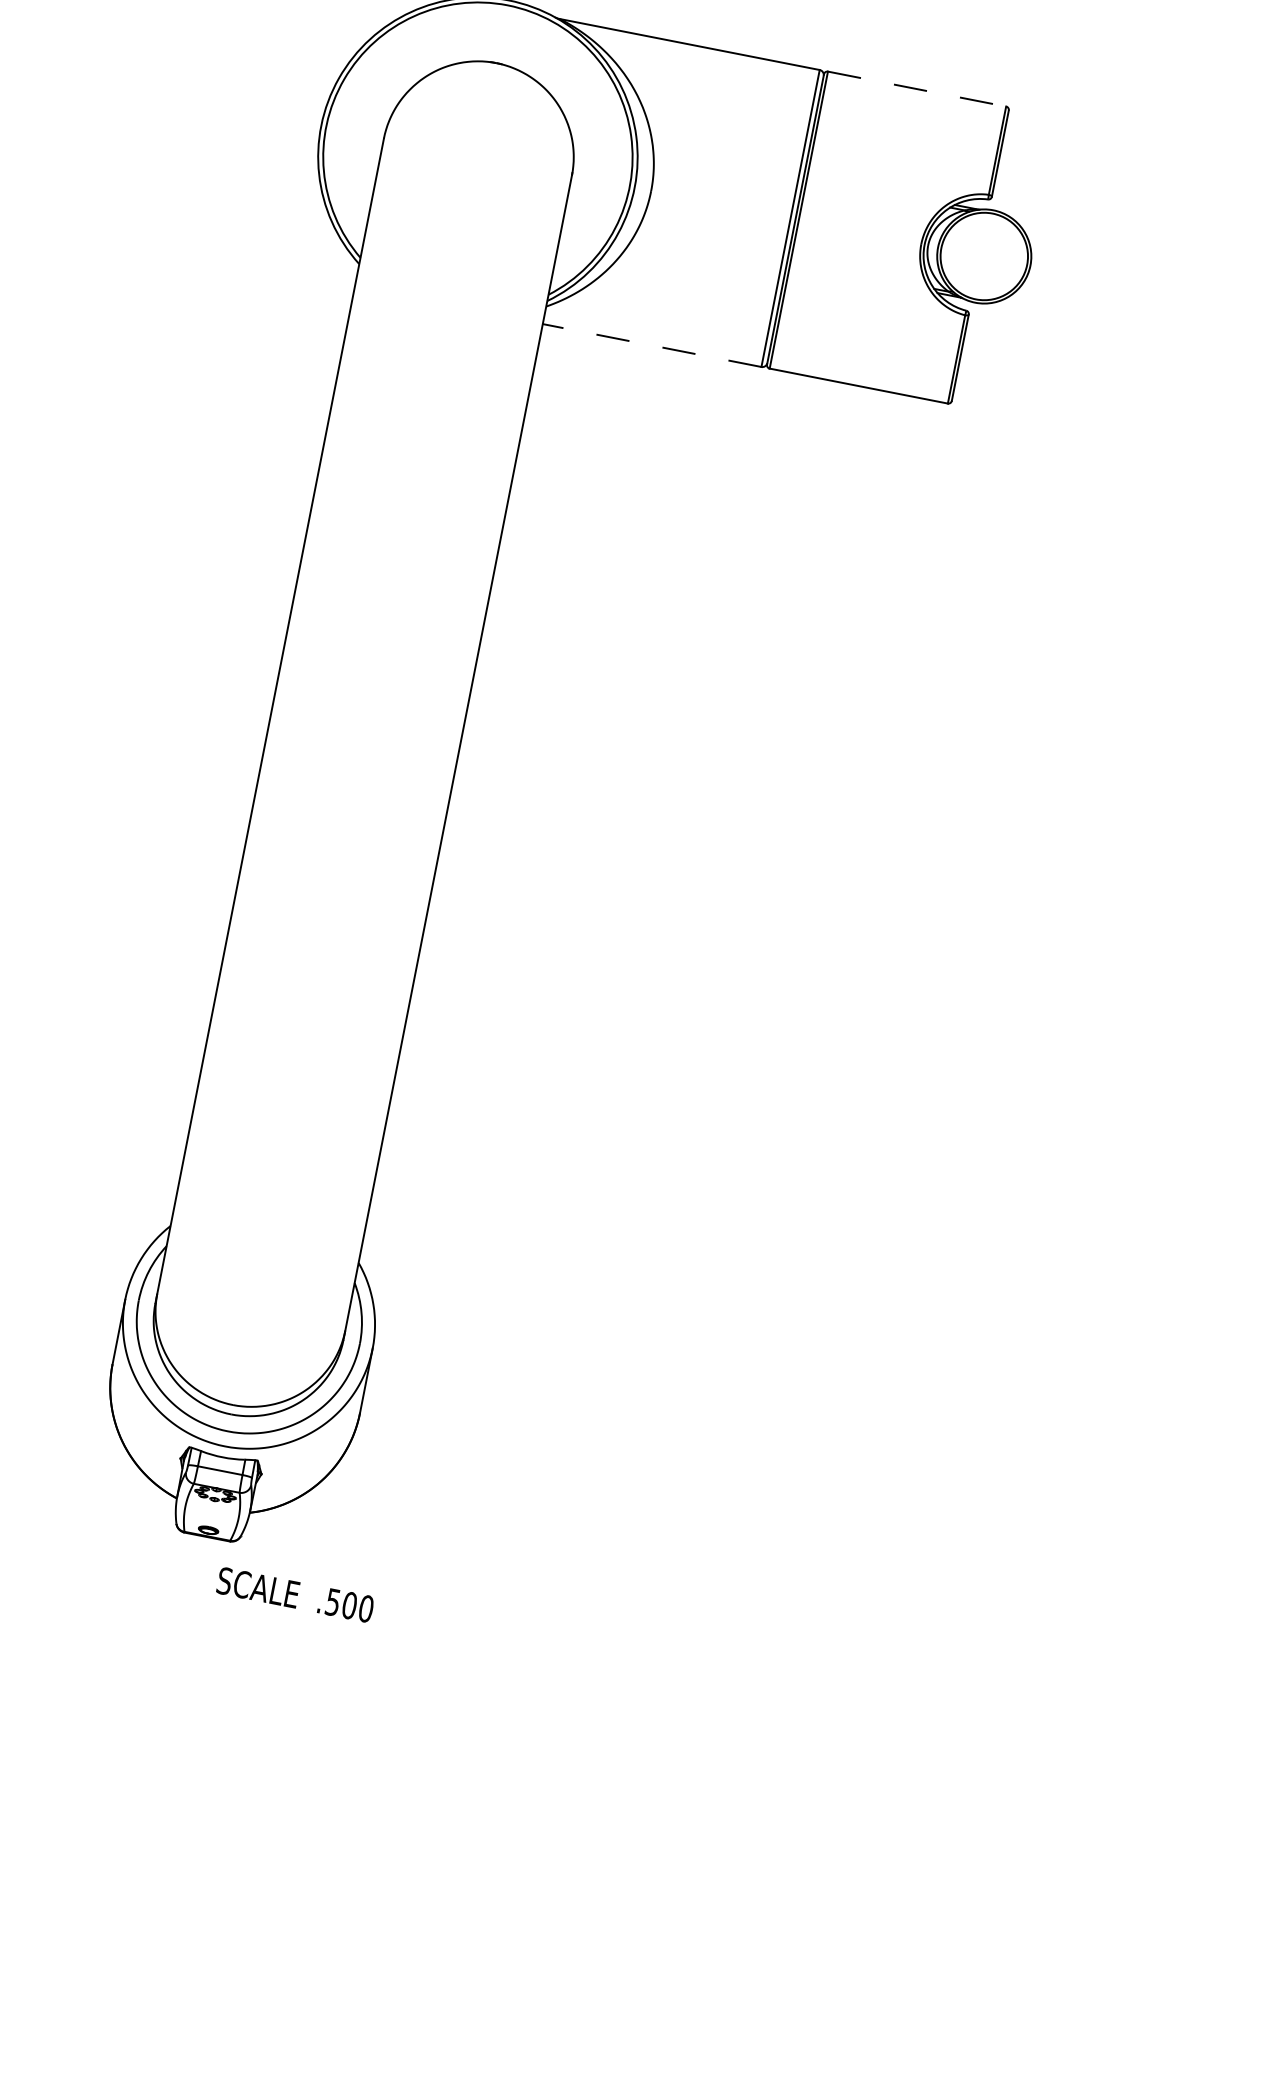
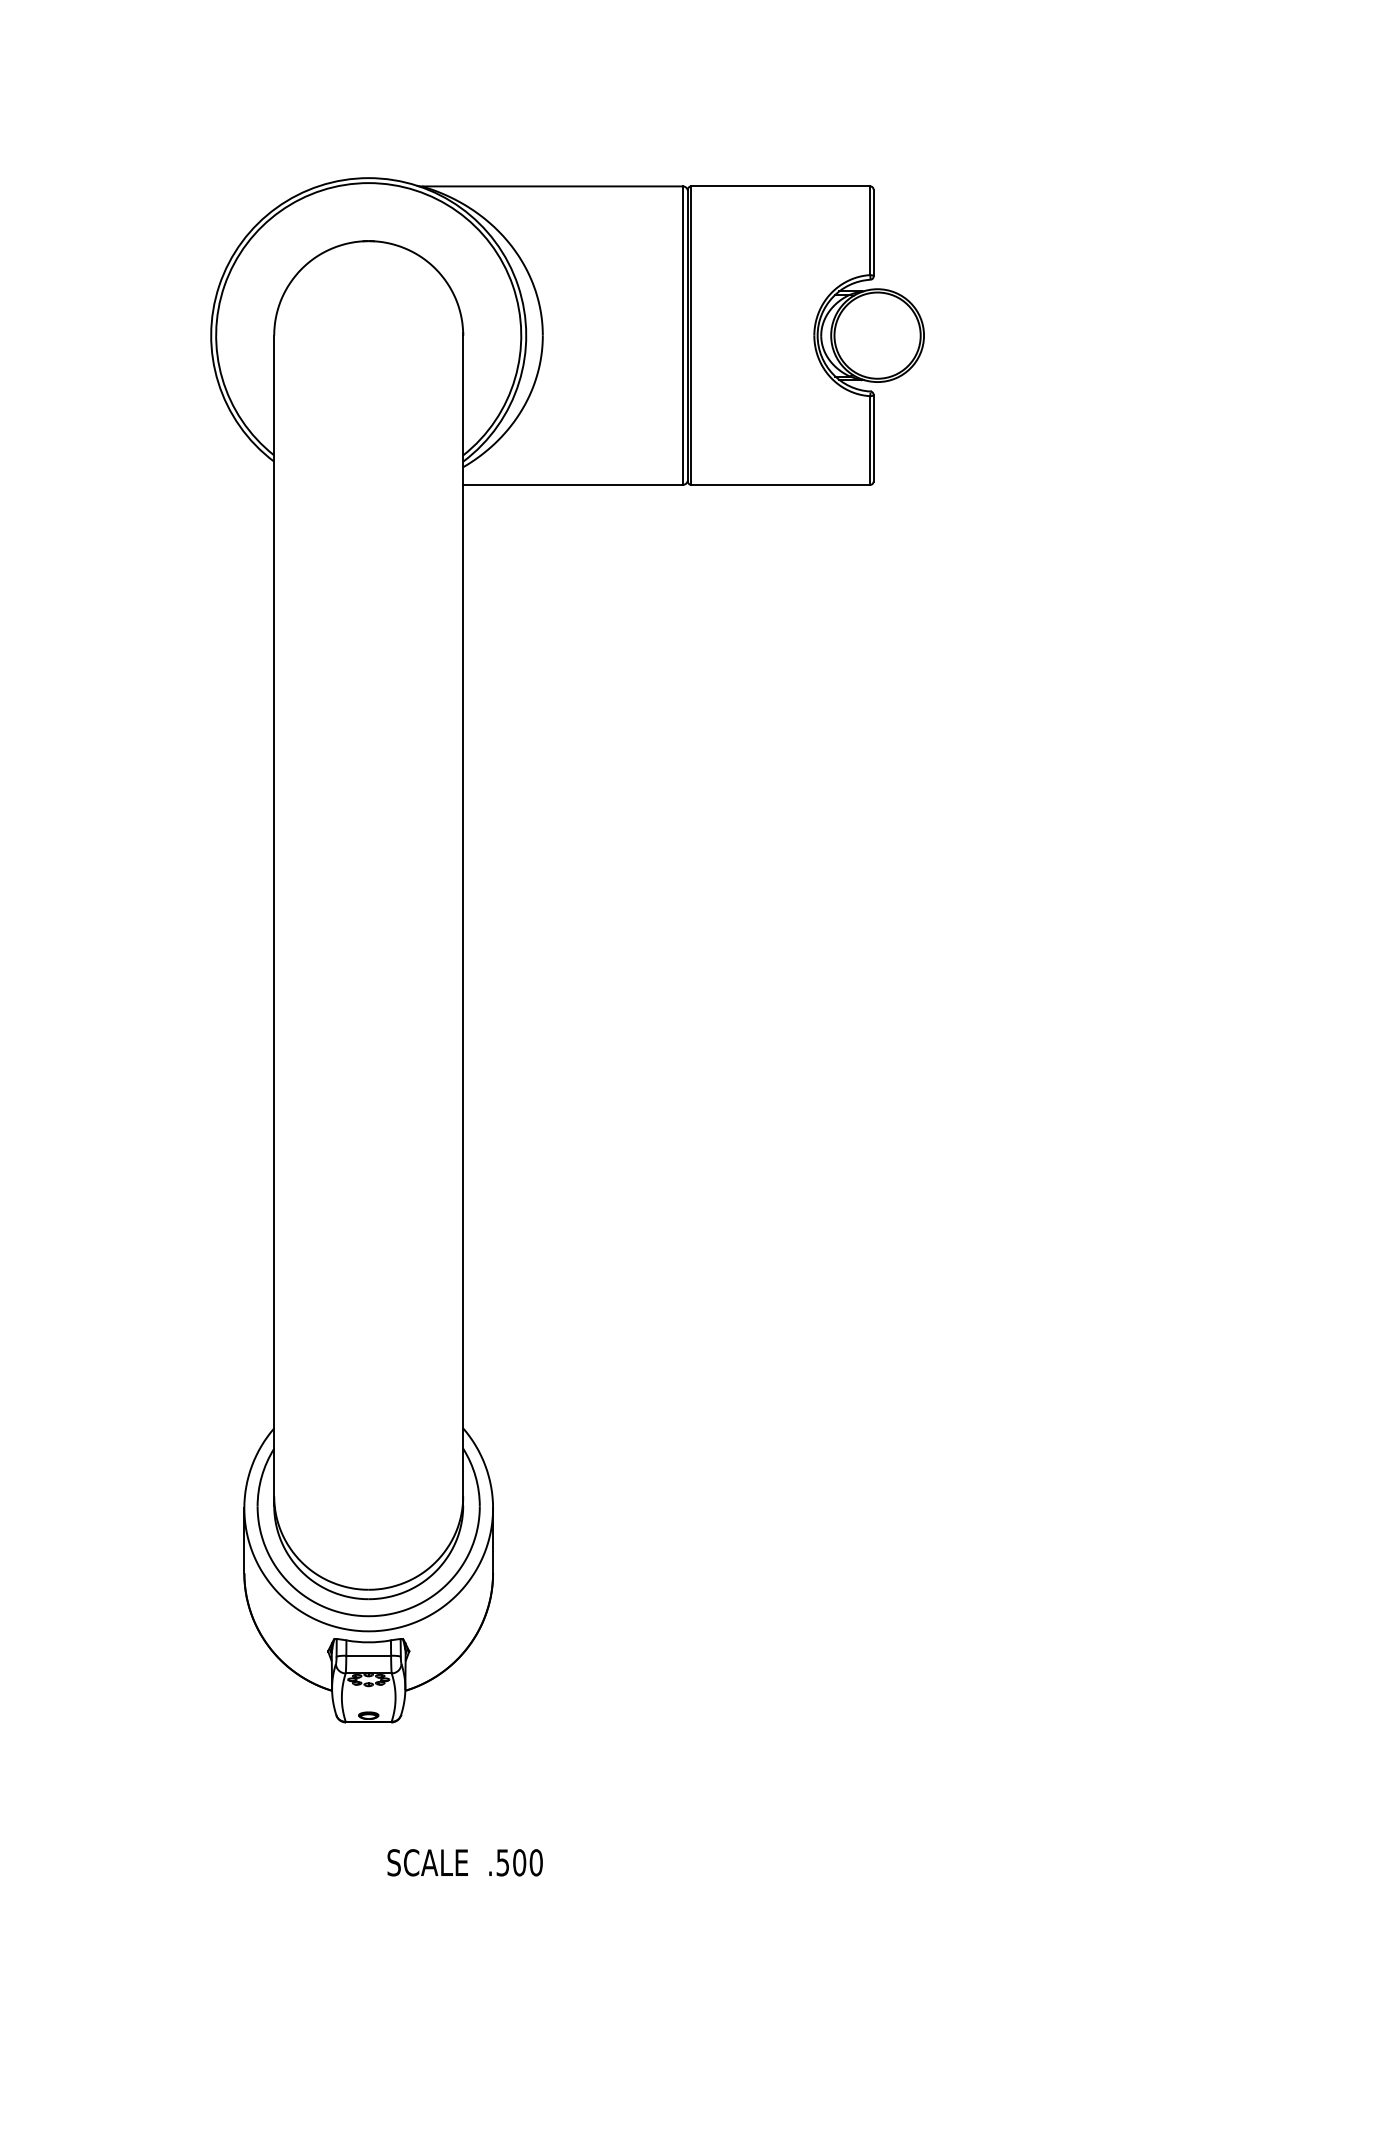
line: (916, 89) -> (780, 186), dashed -> solid
line: (652, 345) -> (573, 484), dashed -> solid
text: (294, 1594) -> (464, 1862), moved

